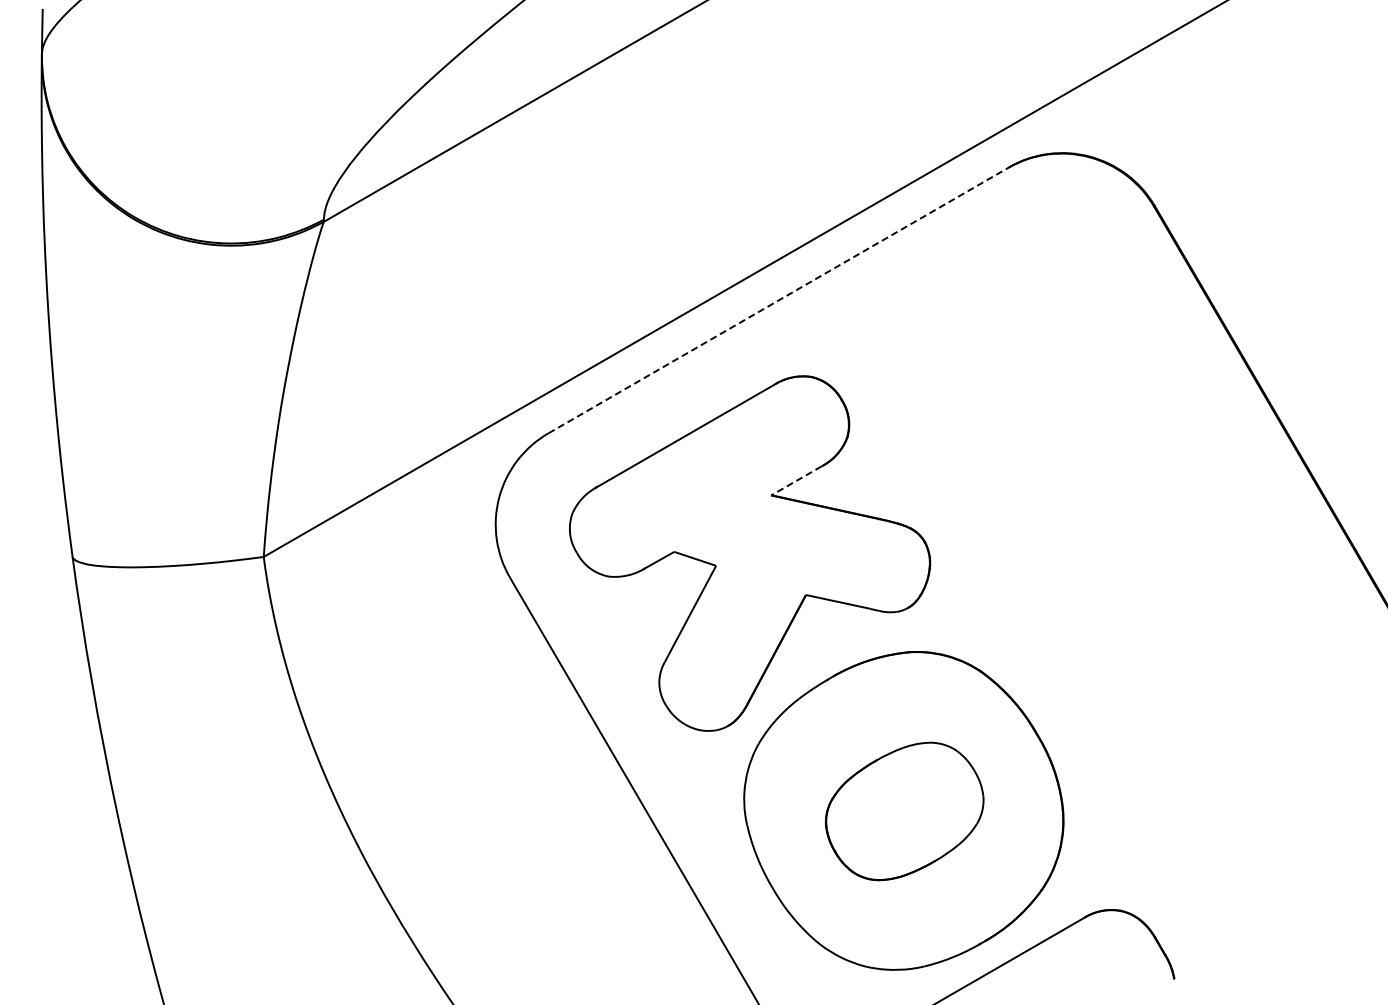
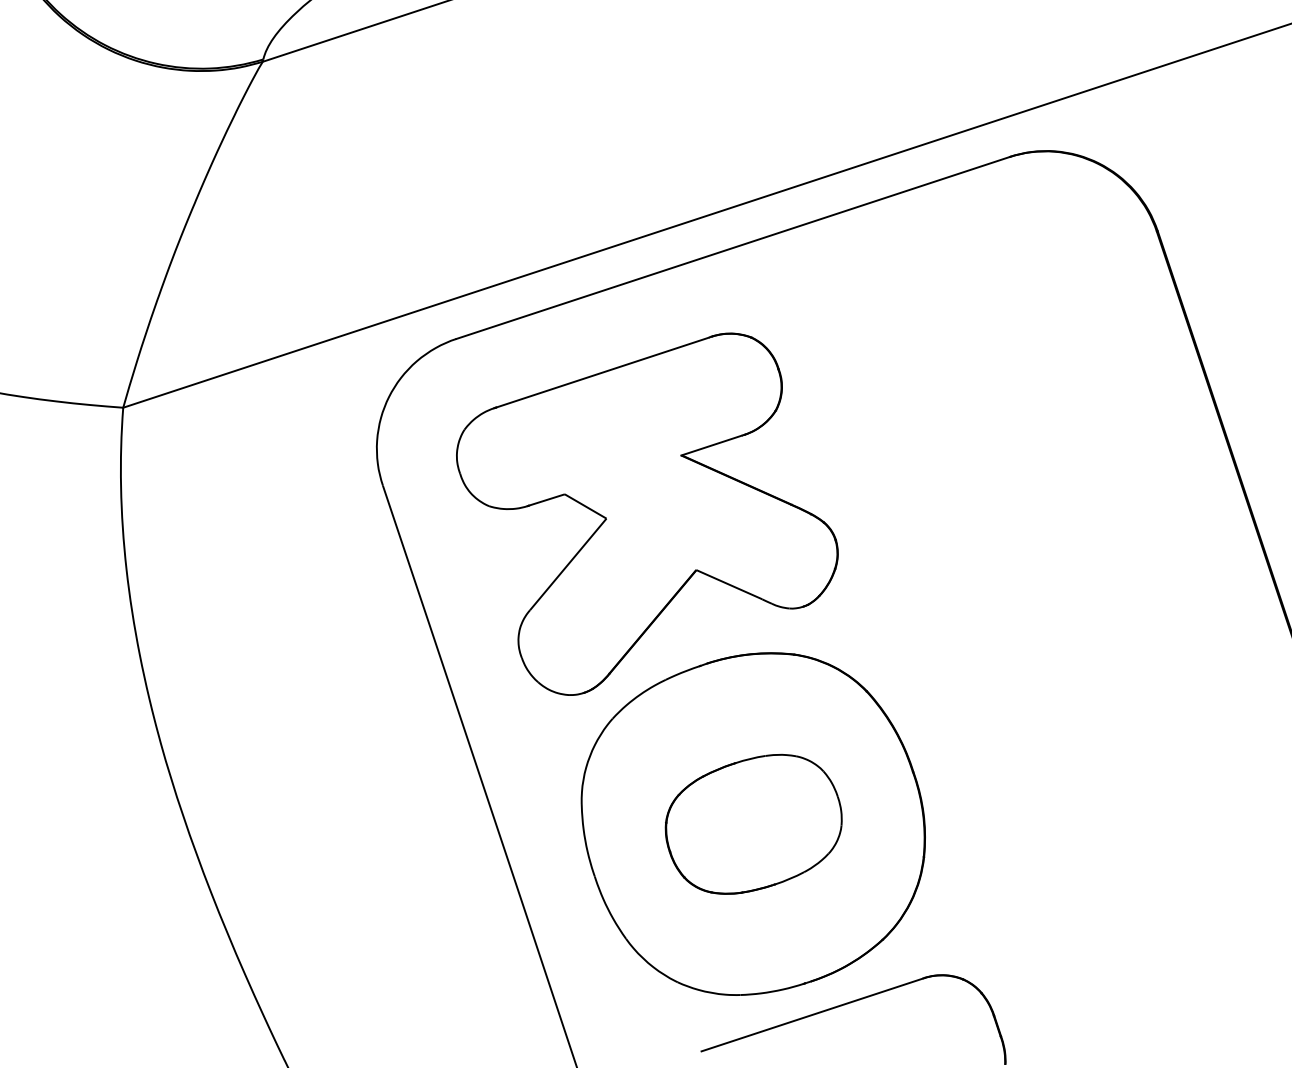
line: (778, 300) -> (732, 248), dashed -> solid
line: (795, 481) -> (710, 445), dashed -> solid

